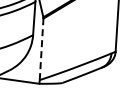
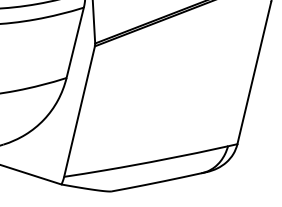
line: (41, 49) -> (79, 111), dashed -> solid

